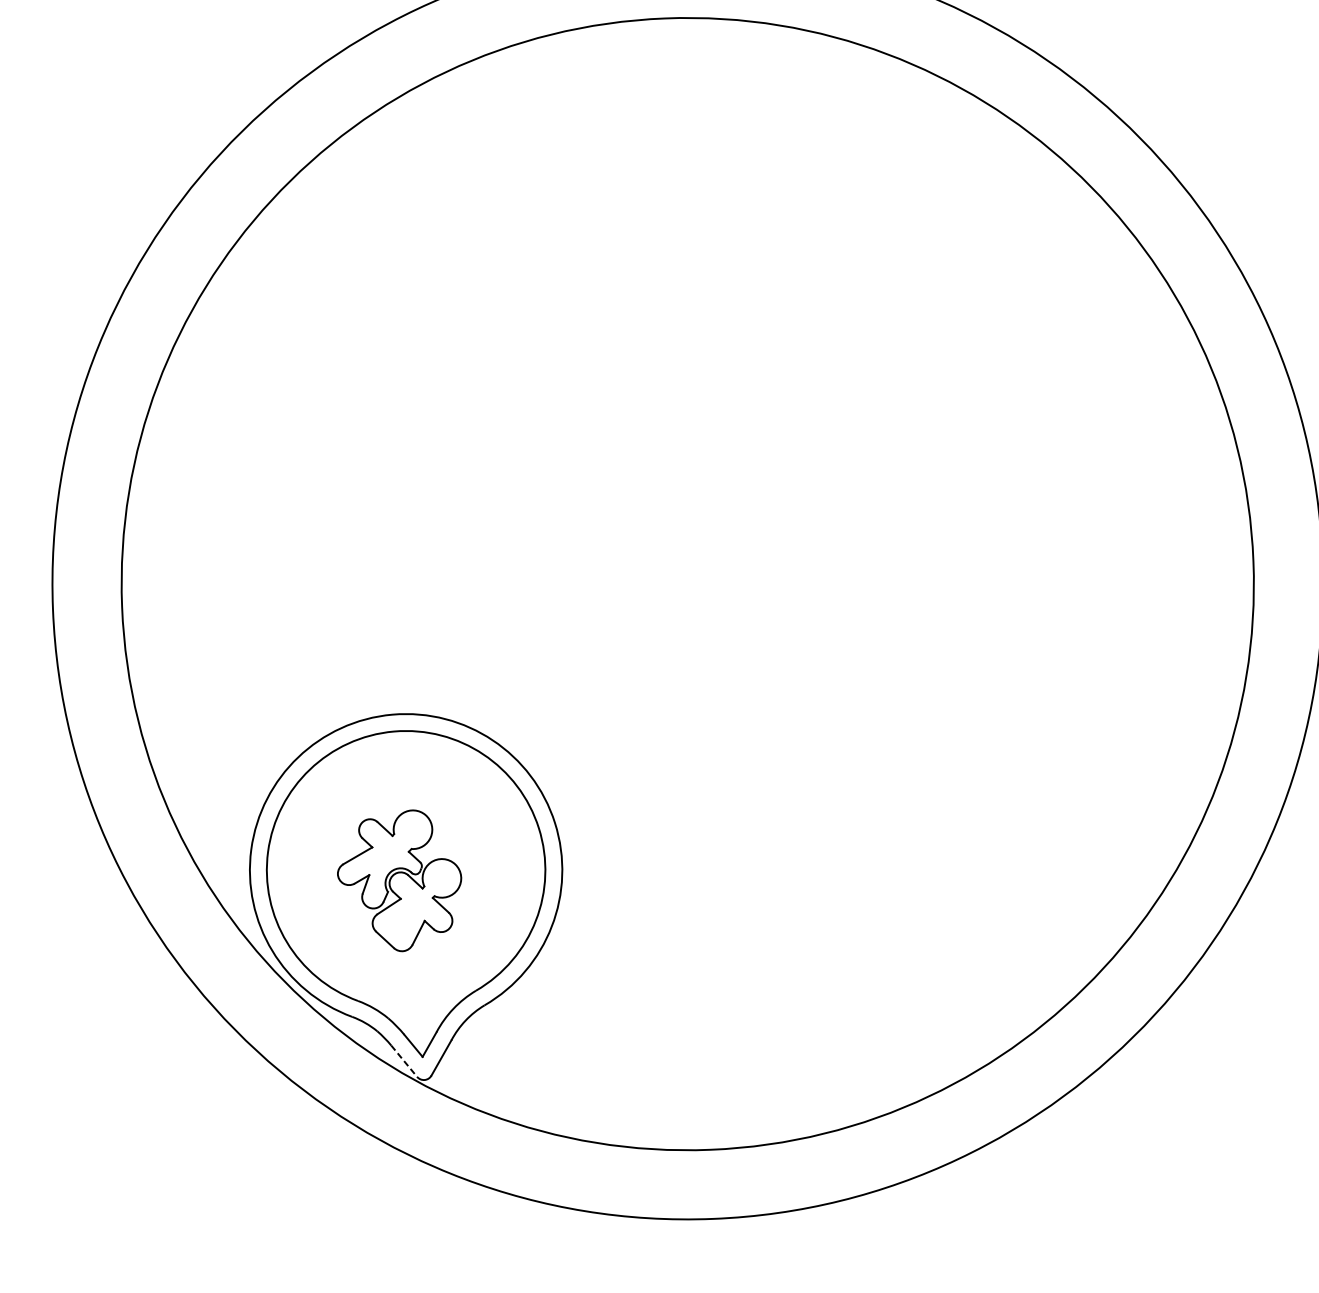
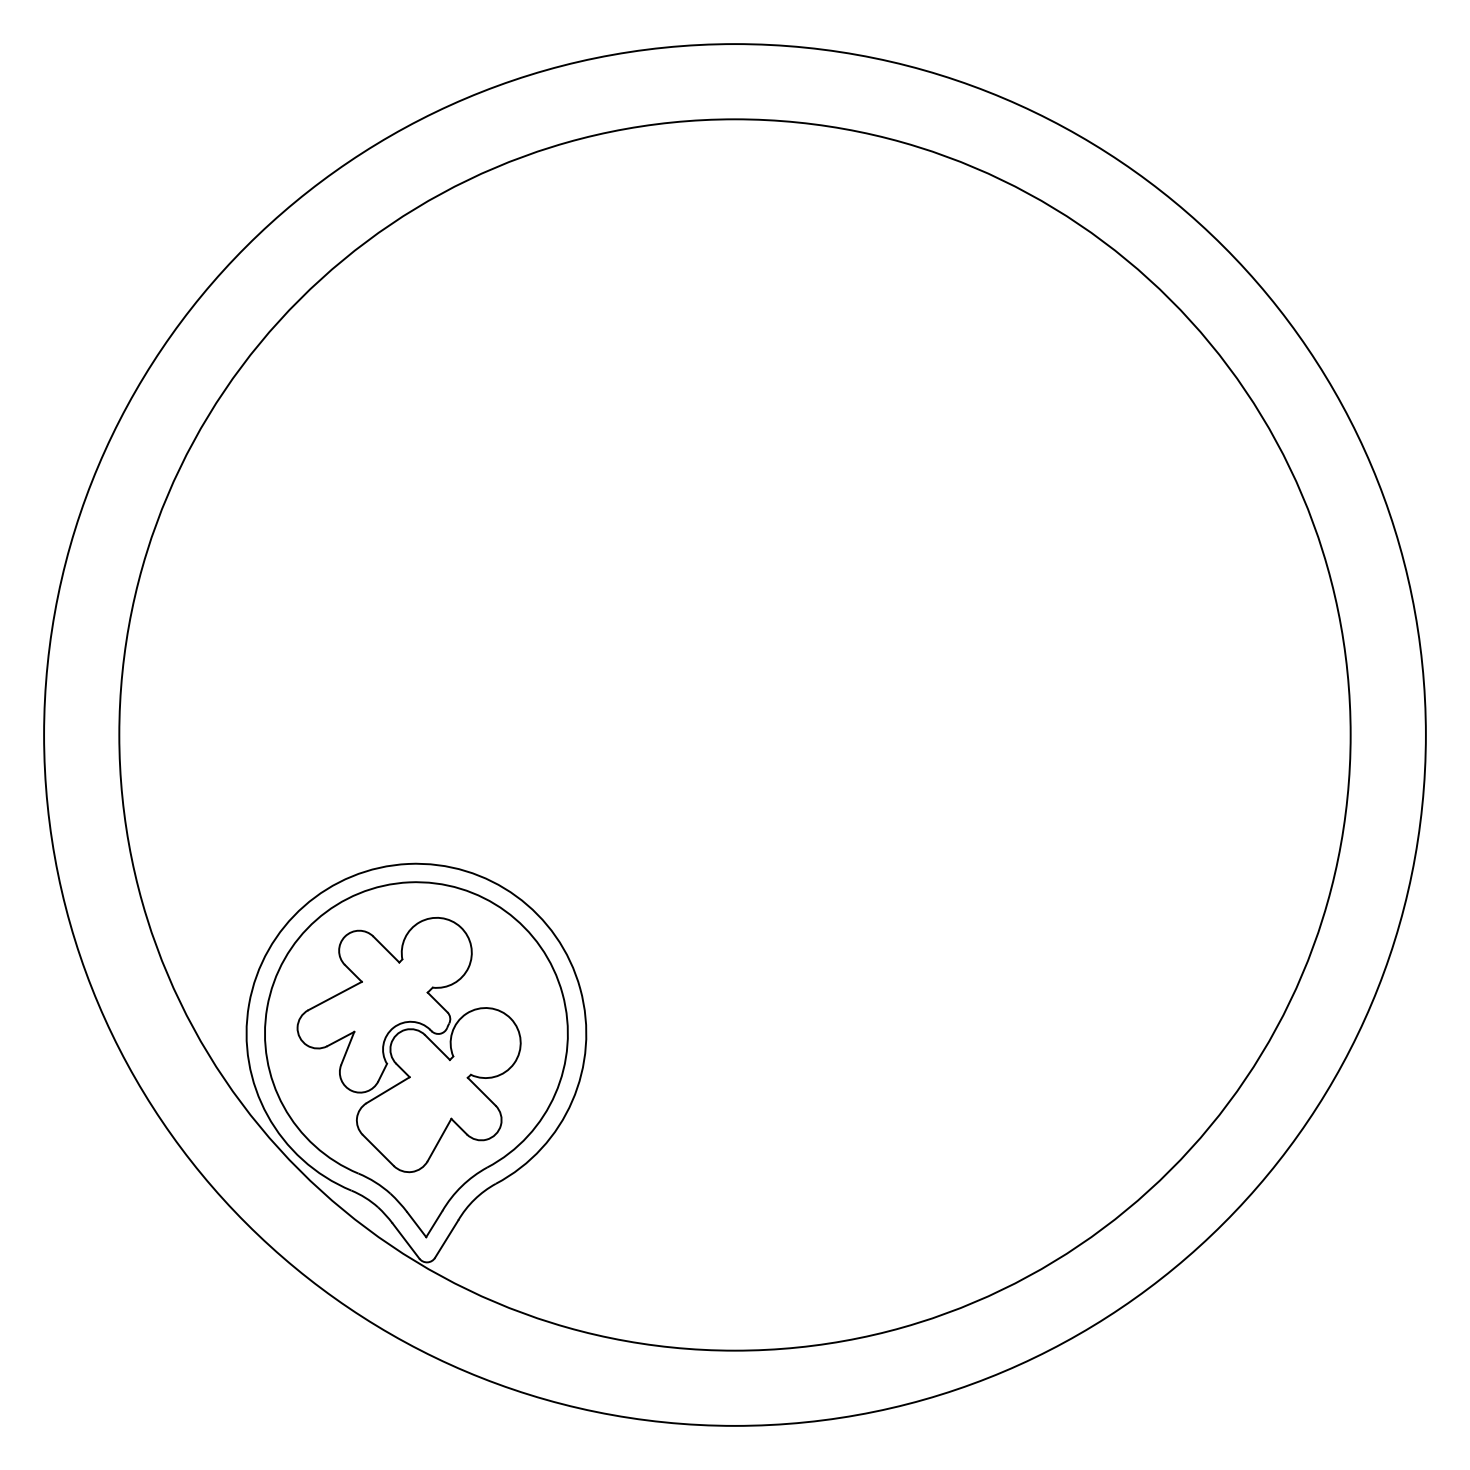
part: (399, 881) -> (408, 1045), size x1.67
line: (404, 1061) -> (406, 1241), dashed -> solid

